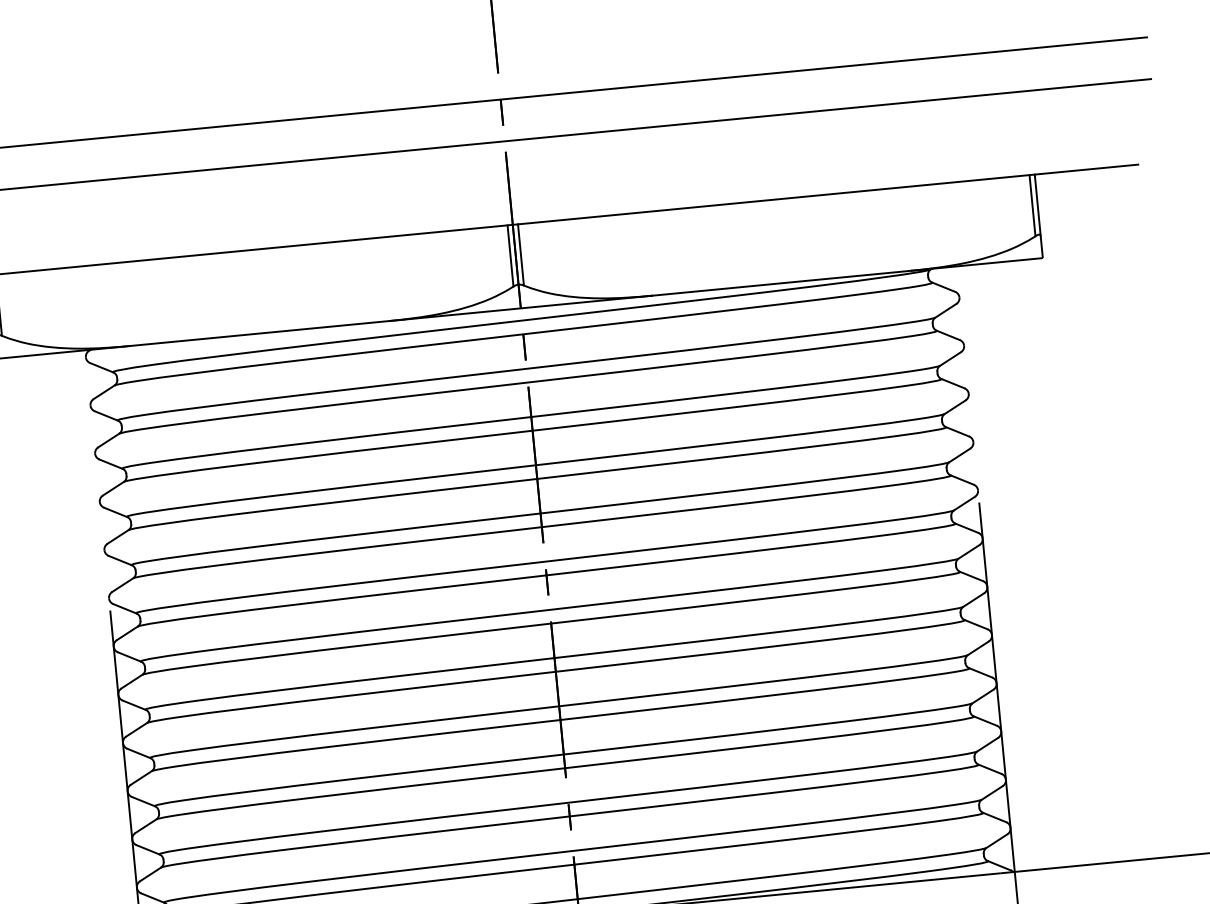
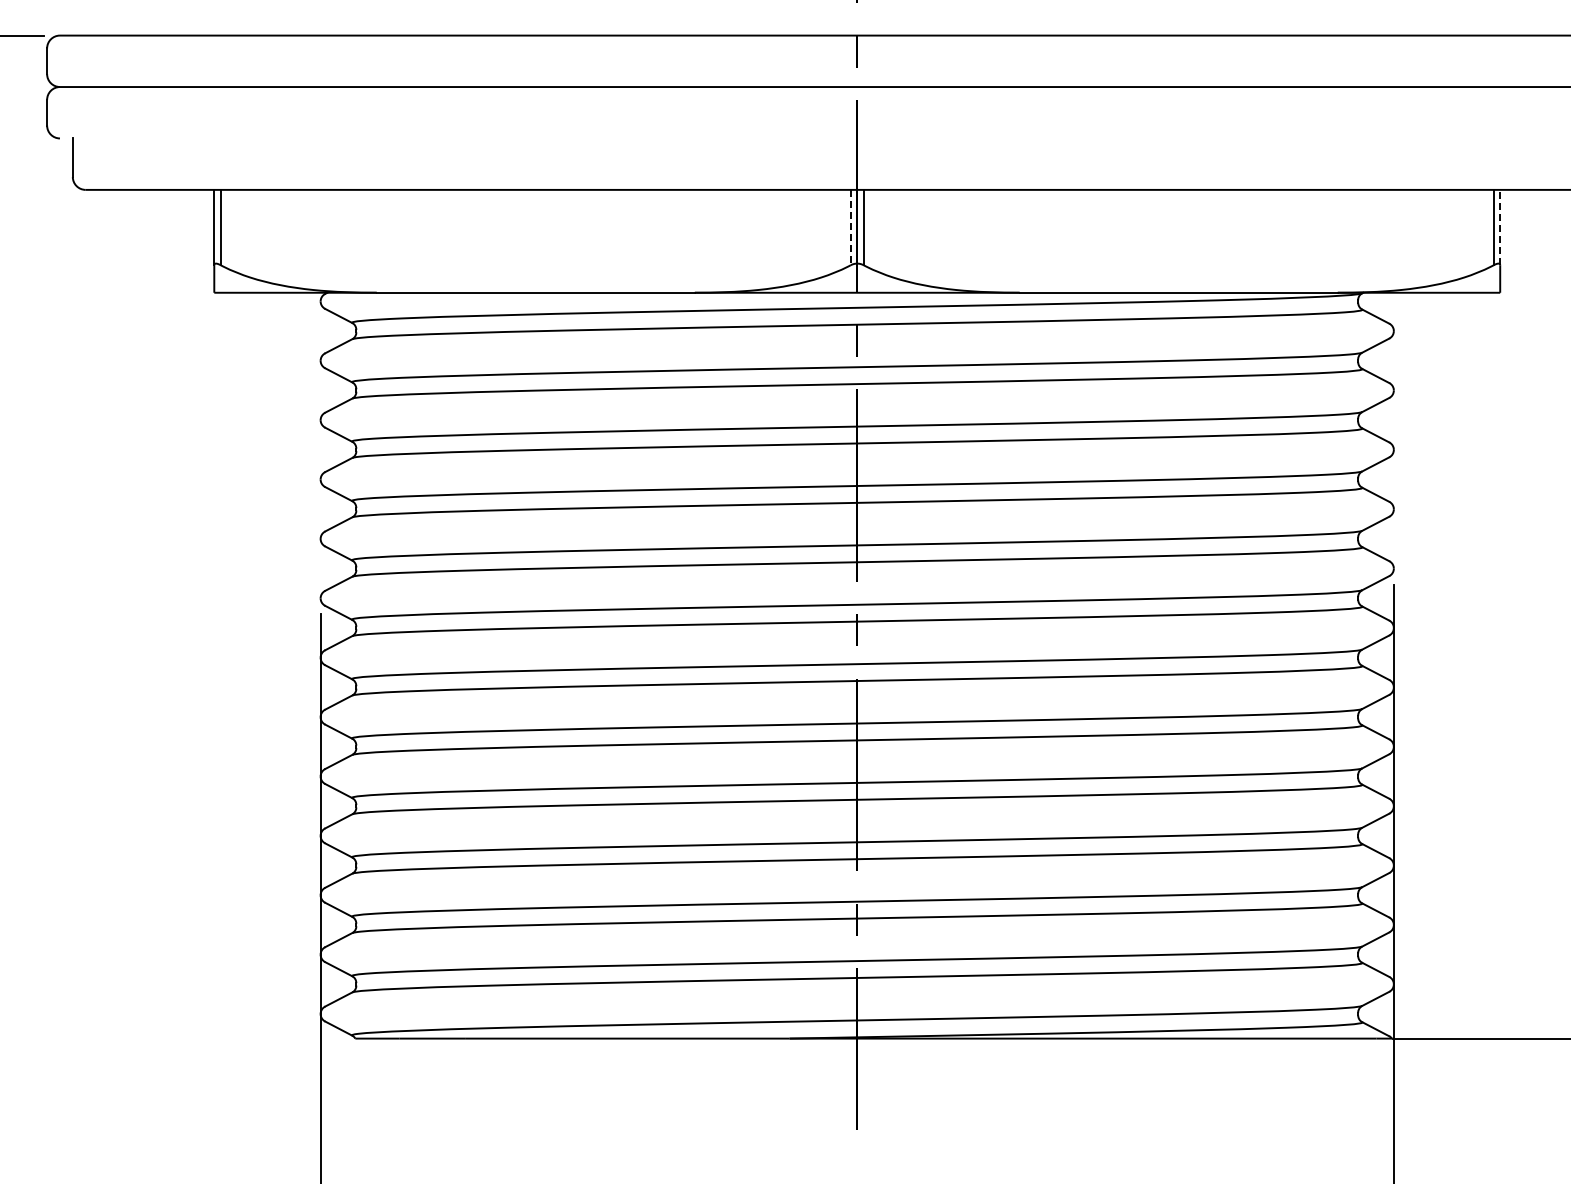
line: (1037, 205) -> (1500, 227), solid -> dashed
line: (510, 255) -> (850, 227), solid -> dashed

